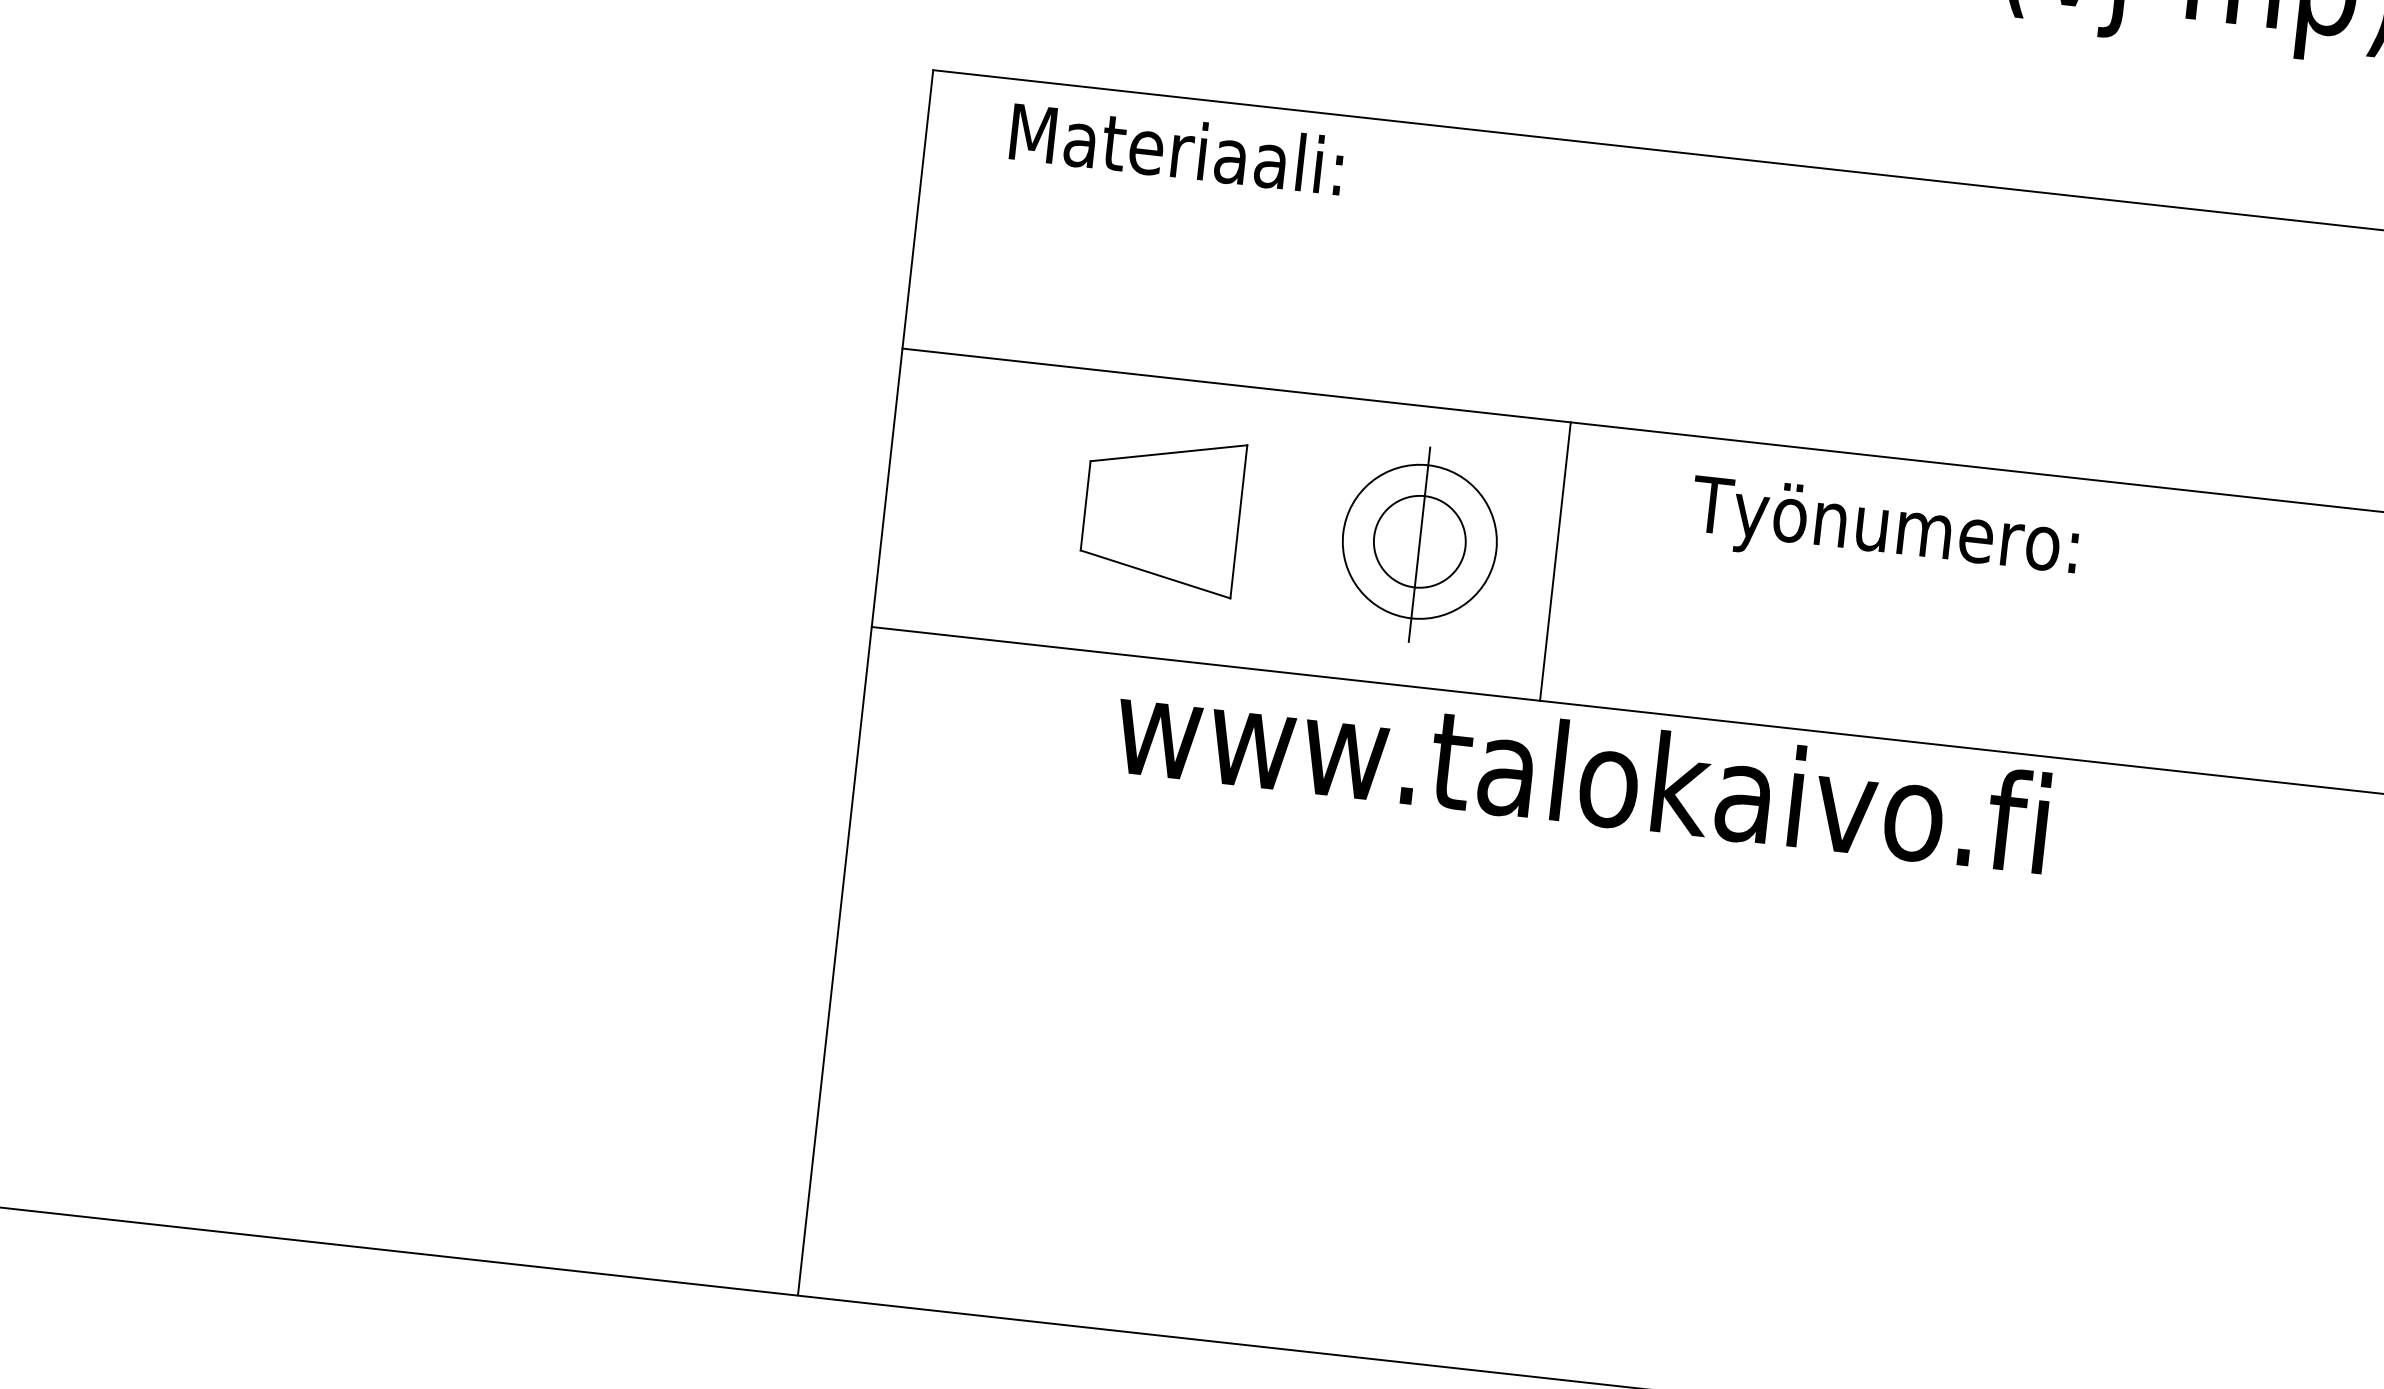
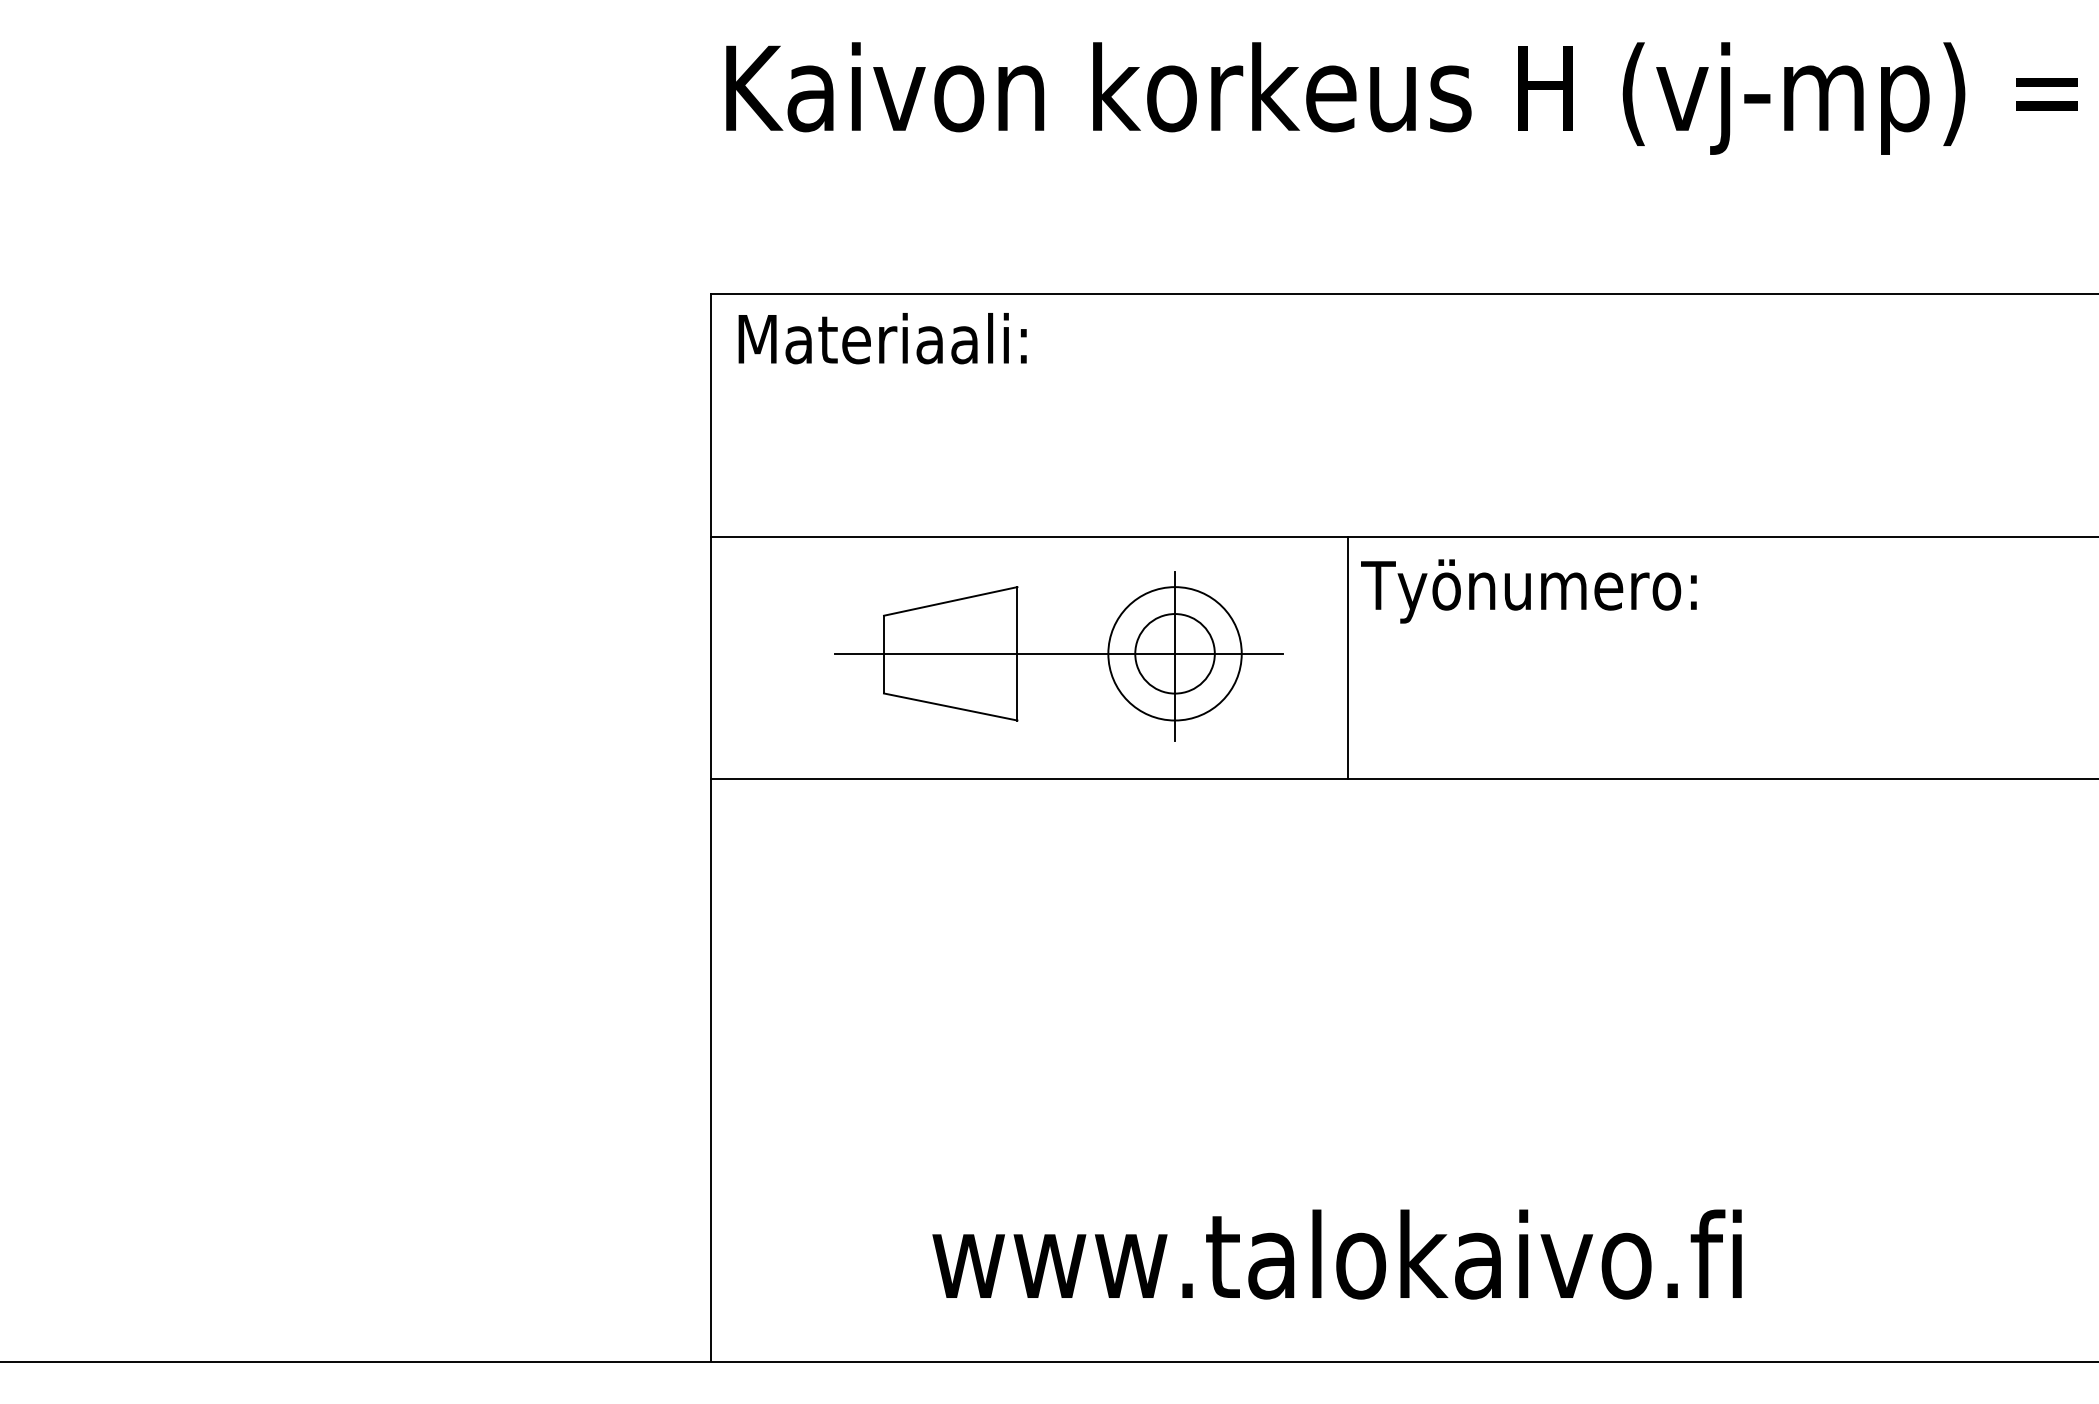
text: (1176, 148) -> (882, 338), moved
line: (1286, 526) -> (1058, 653), added
text: (1883, 531) -> (1528, 591), moved
line: (1555, 561) -> (1347, 657), moved
text: (1581, 773) -> (1336, 1254), moved

